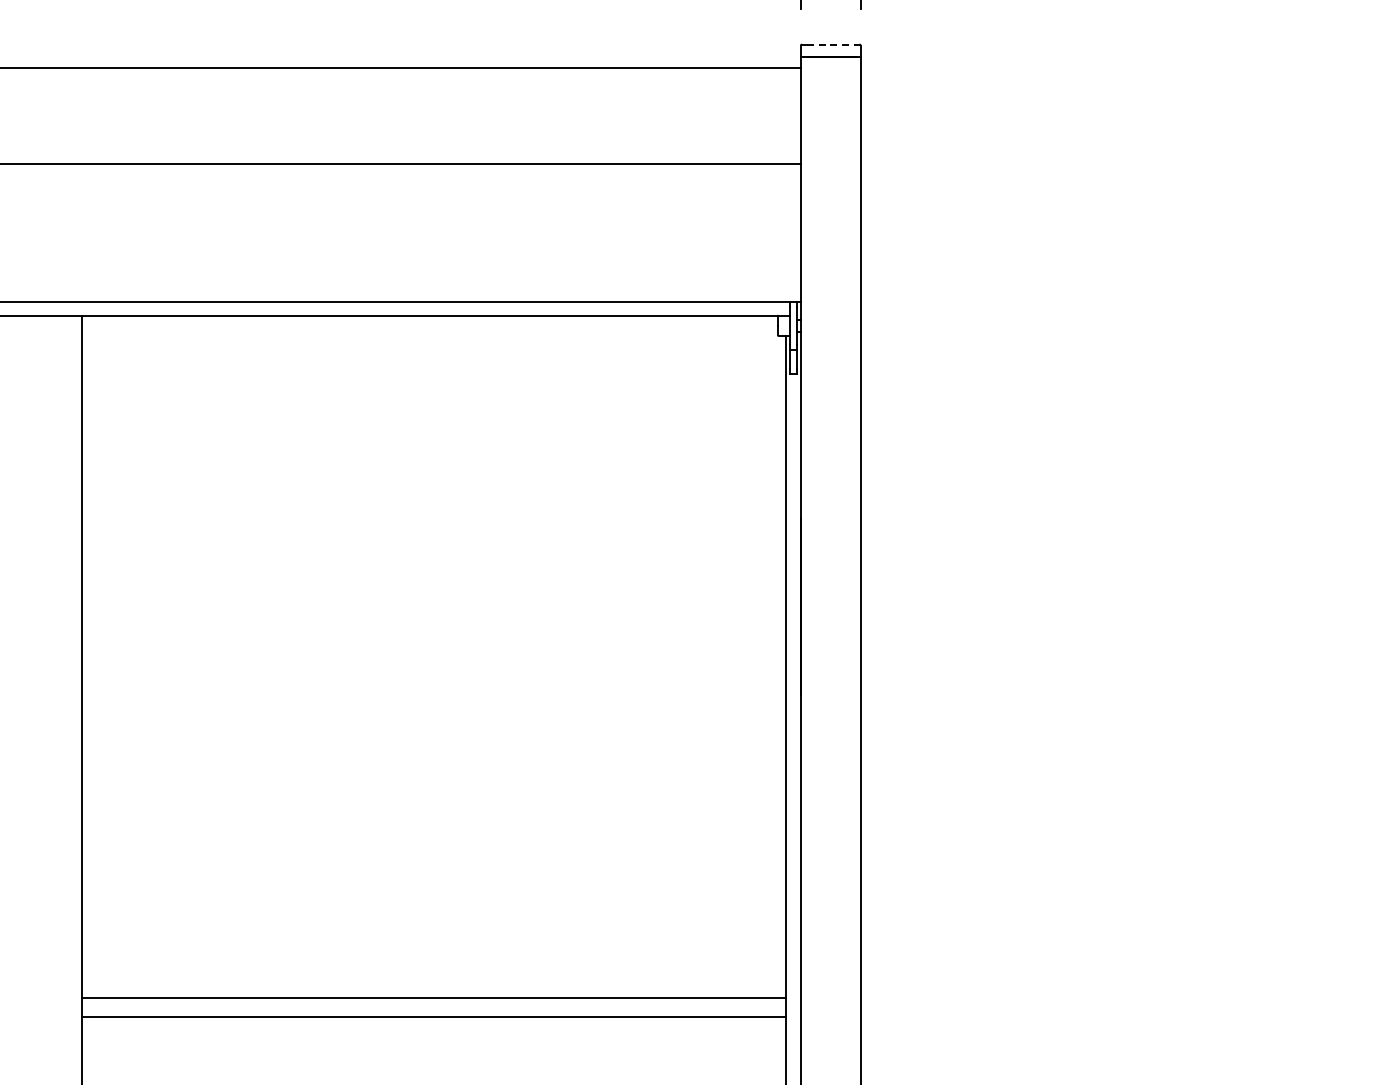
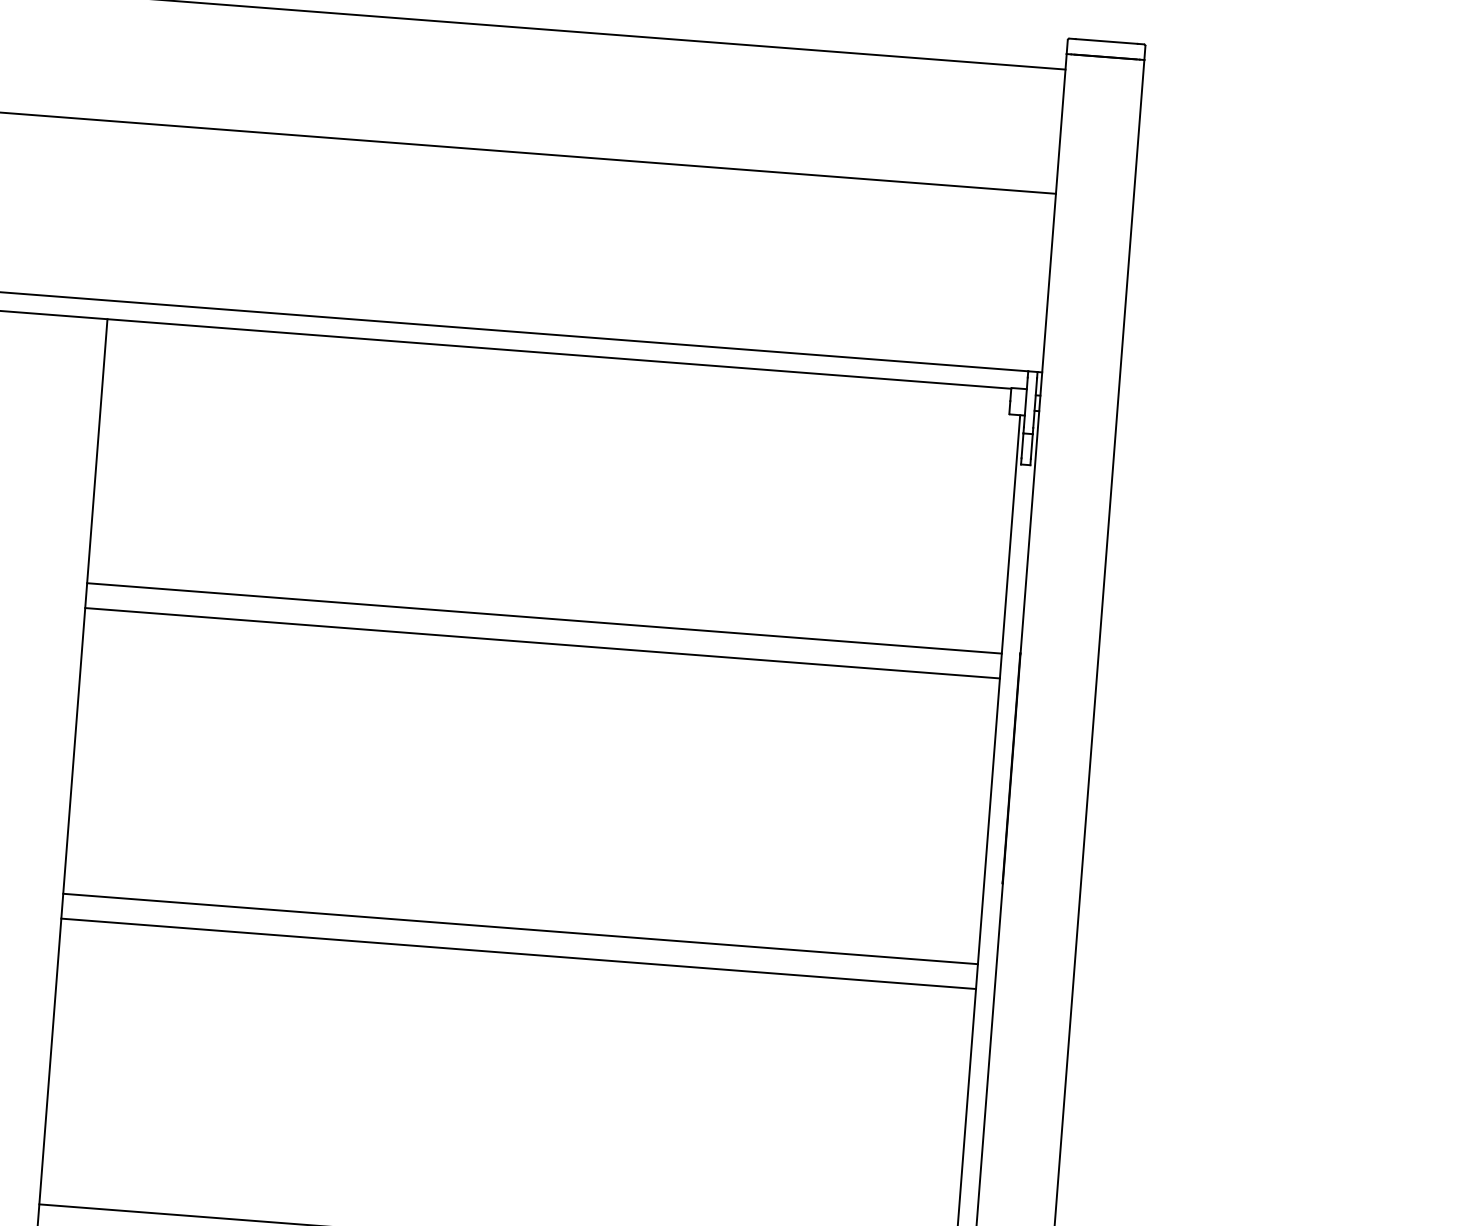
line: (830, 44) -> (1106, 41), dashed -> solid
line: (433, 519) -> (543, 618), added
line: (433, 538) -> (541, 642), added
line: (433, 758) -> (519, 928), added
line: (433, 778) -> (517, 954), added

